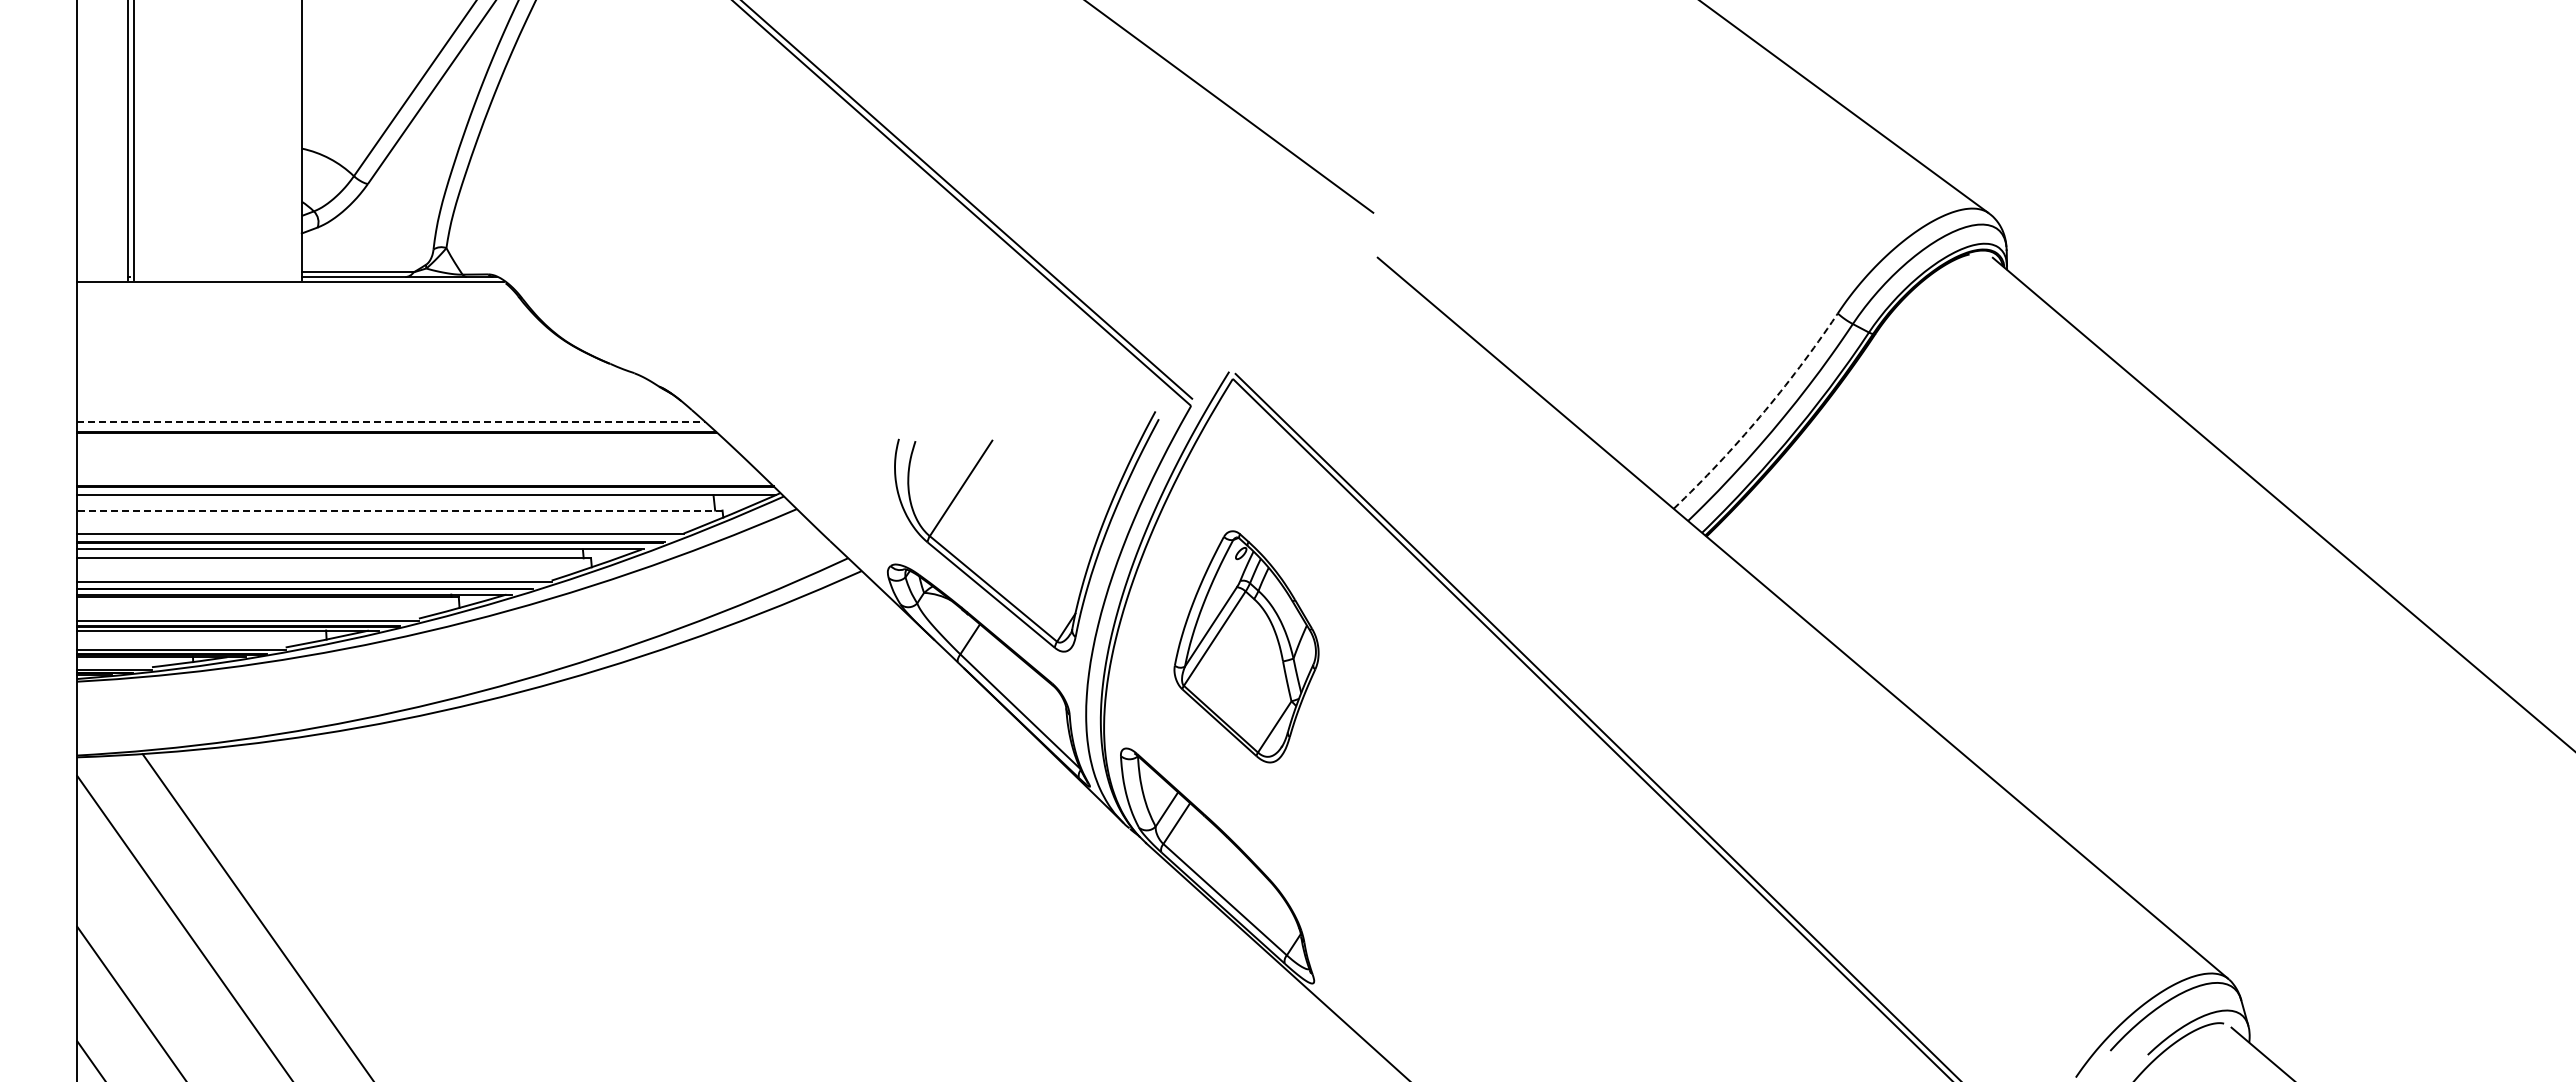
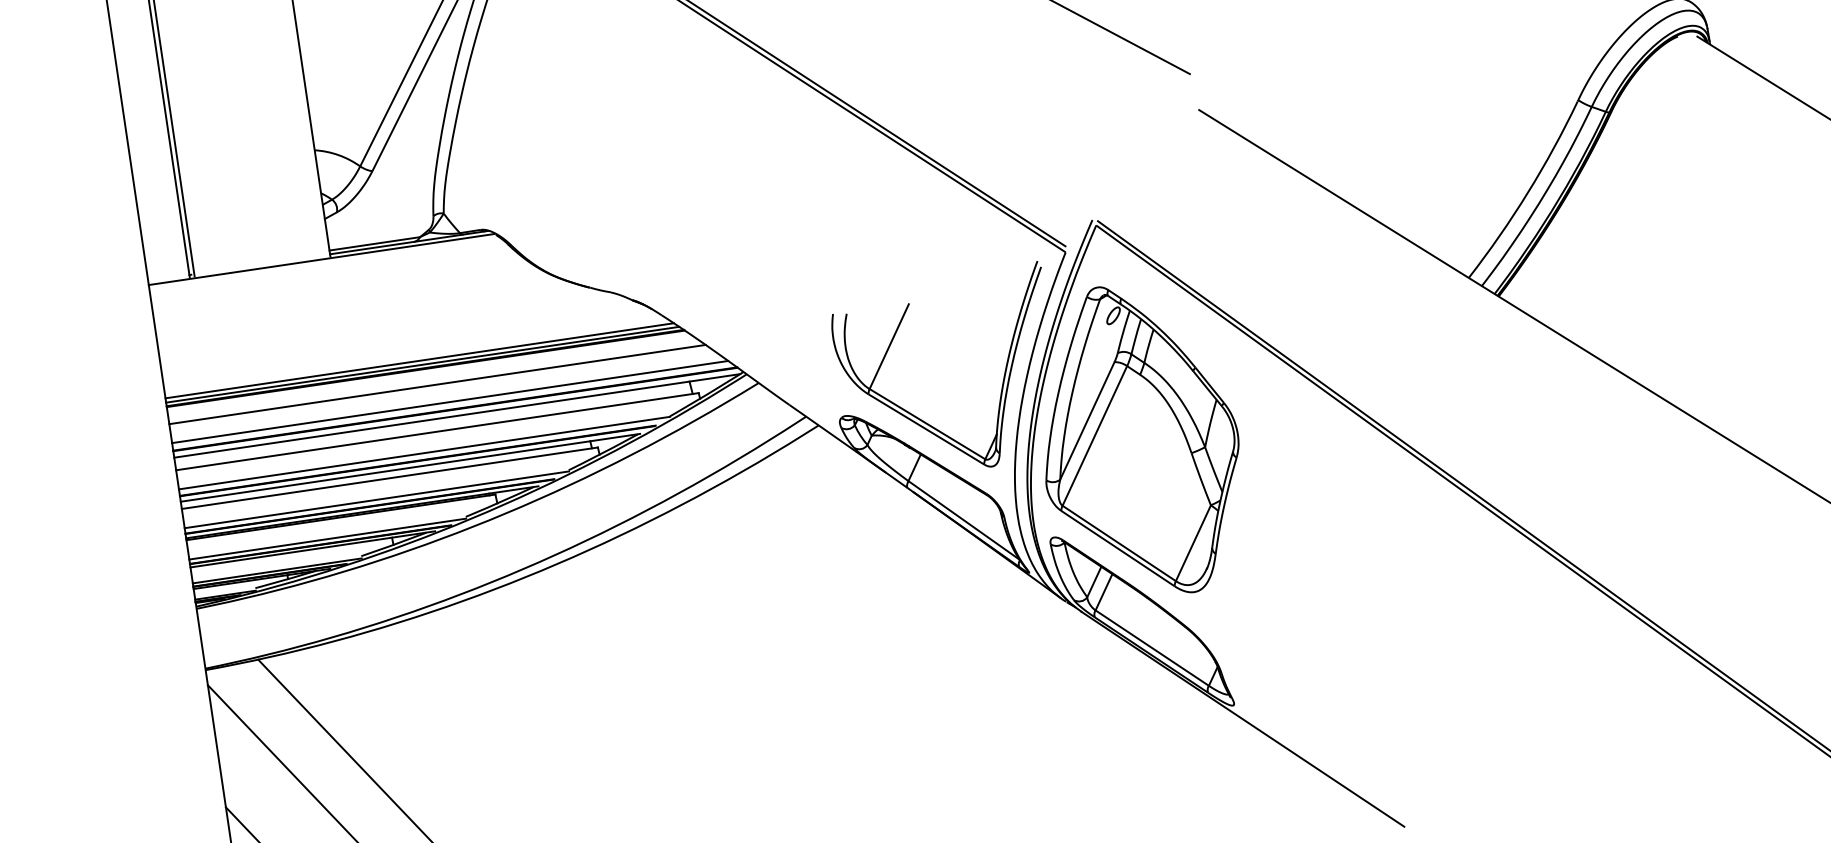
arc: (1760, 416) -> (1528, 192), dashed -> solid
line: (391, 421) -> (419, 360), dashed -> solid
line: (393, 427) -> (422, 365), added
line: (408, 453) -> (437, 384), added
line: (420, 477) -> (450, 402), added
line: (399, 510) -> (437, 431), dashed -> solid
part: (1246, 646) -> (1139, 440), size x1.67

